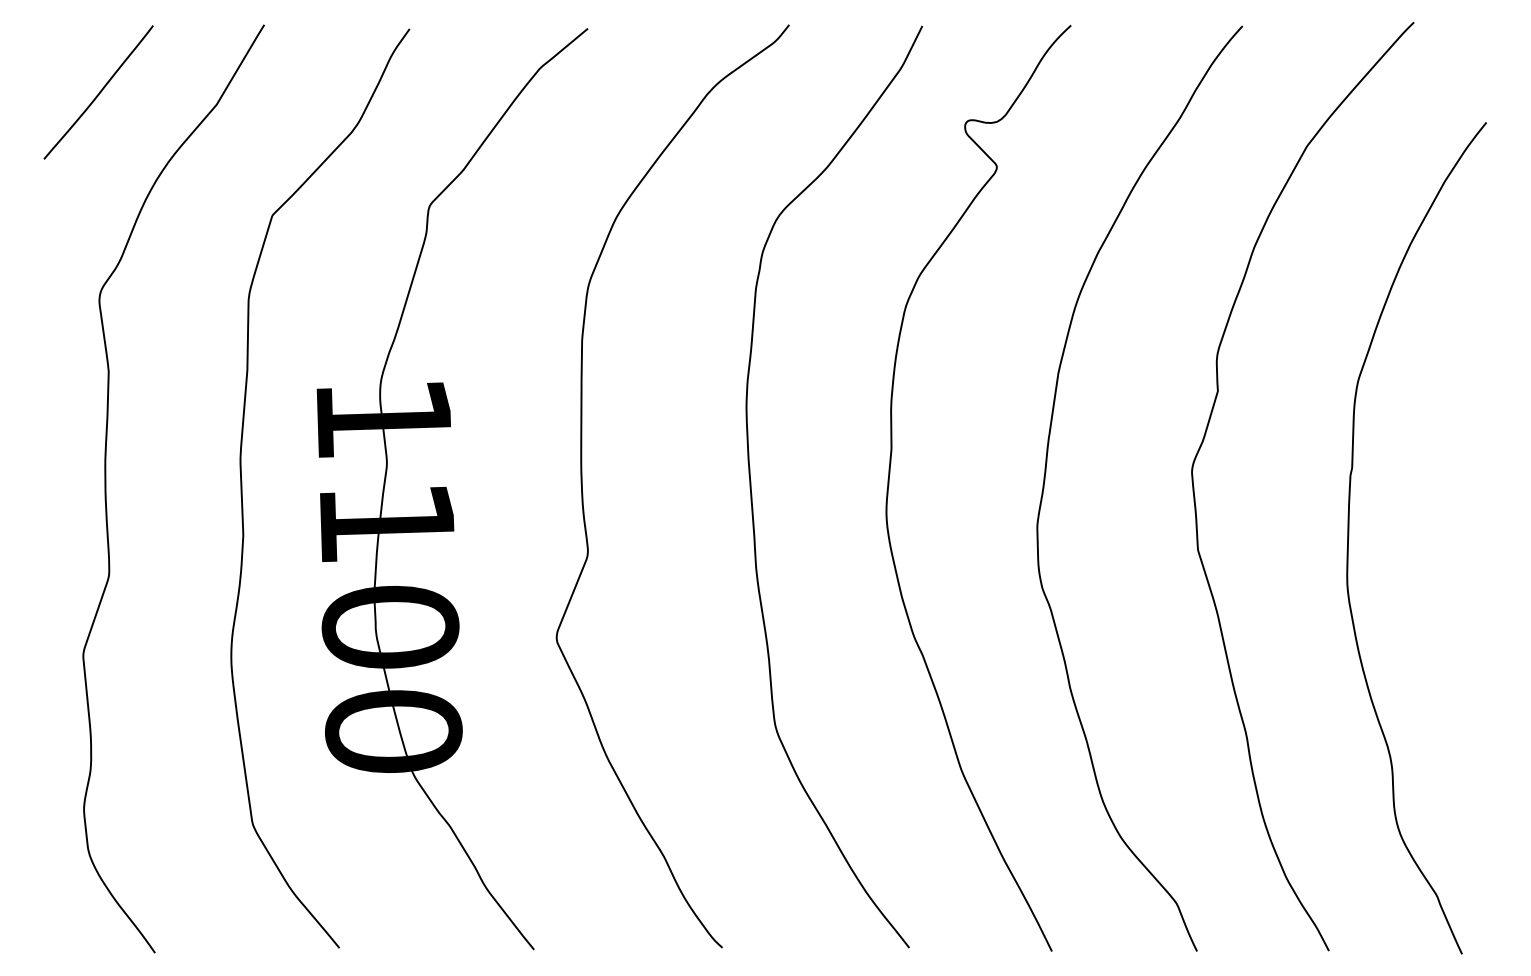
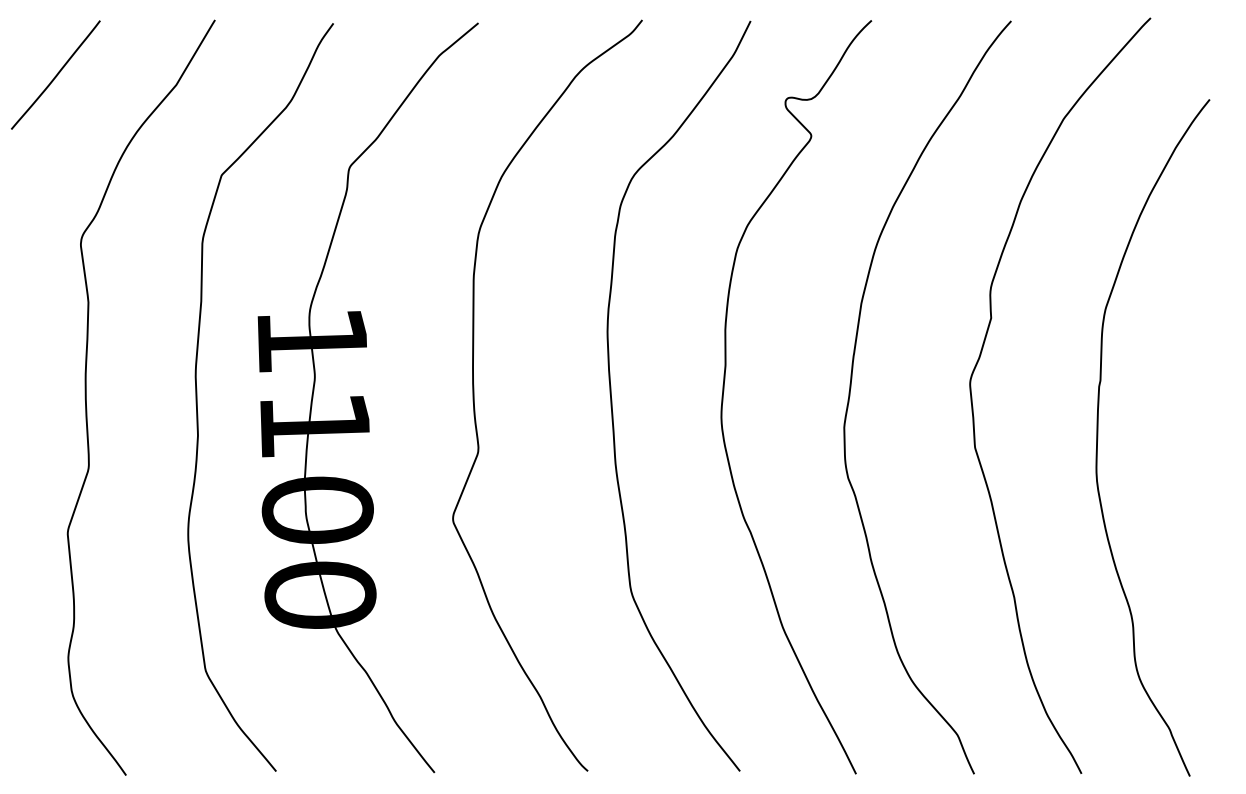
curve: (99, 92) -> (56, 75), moved

